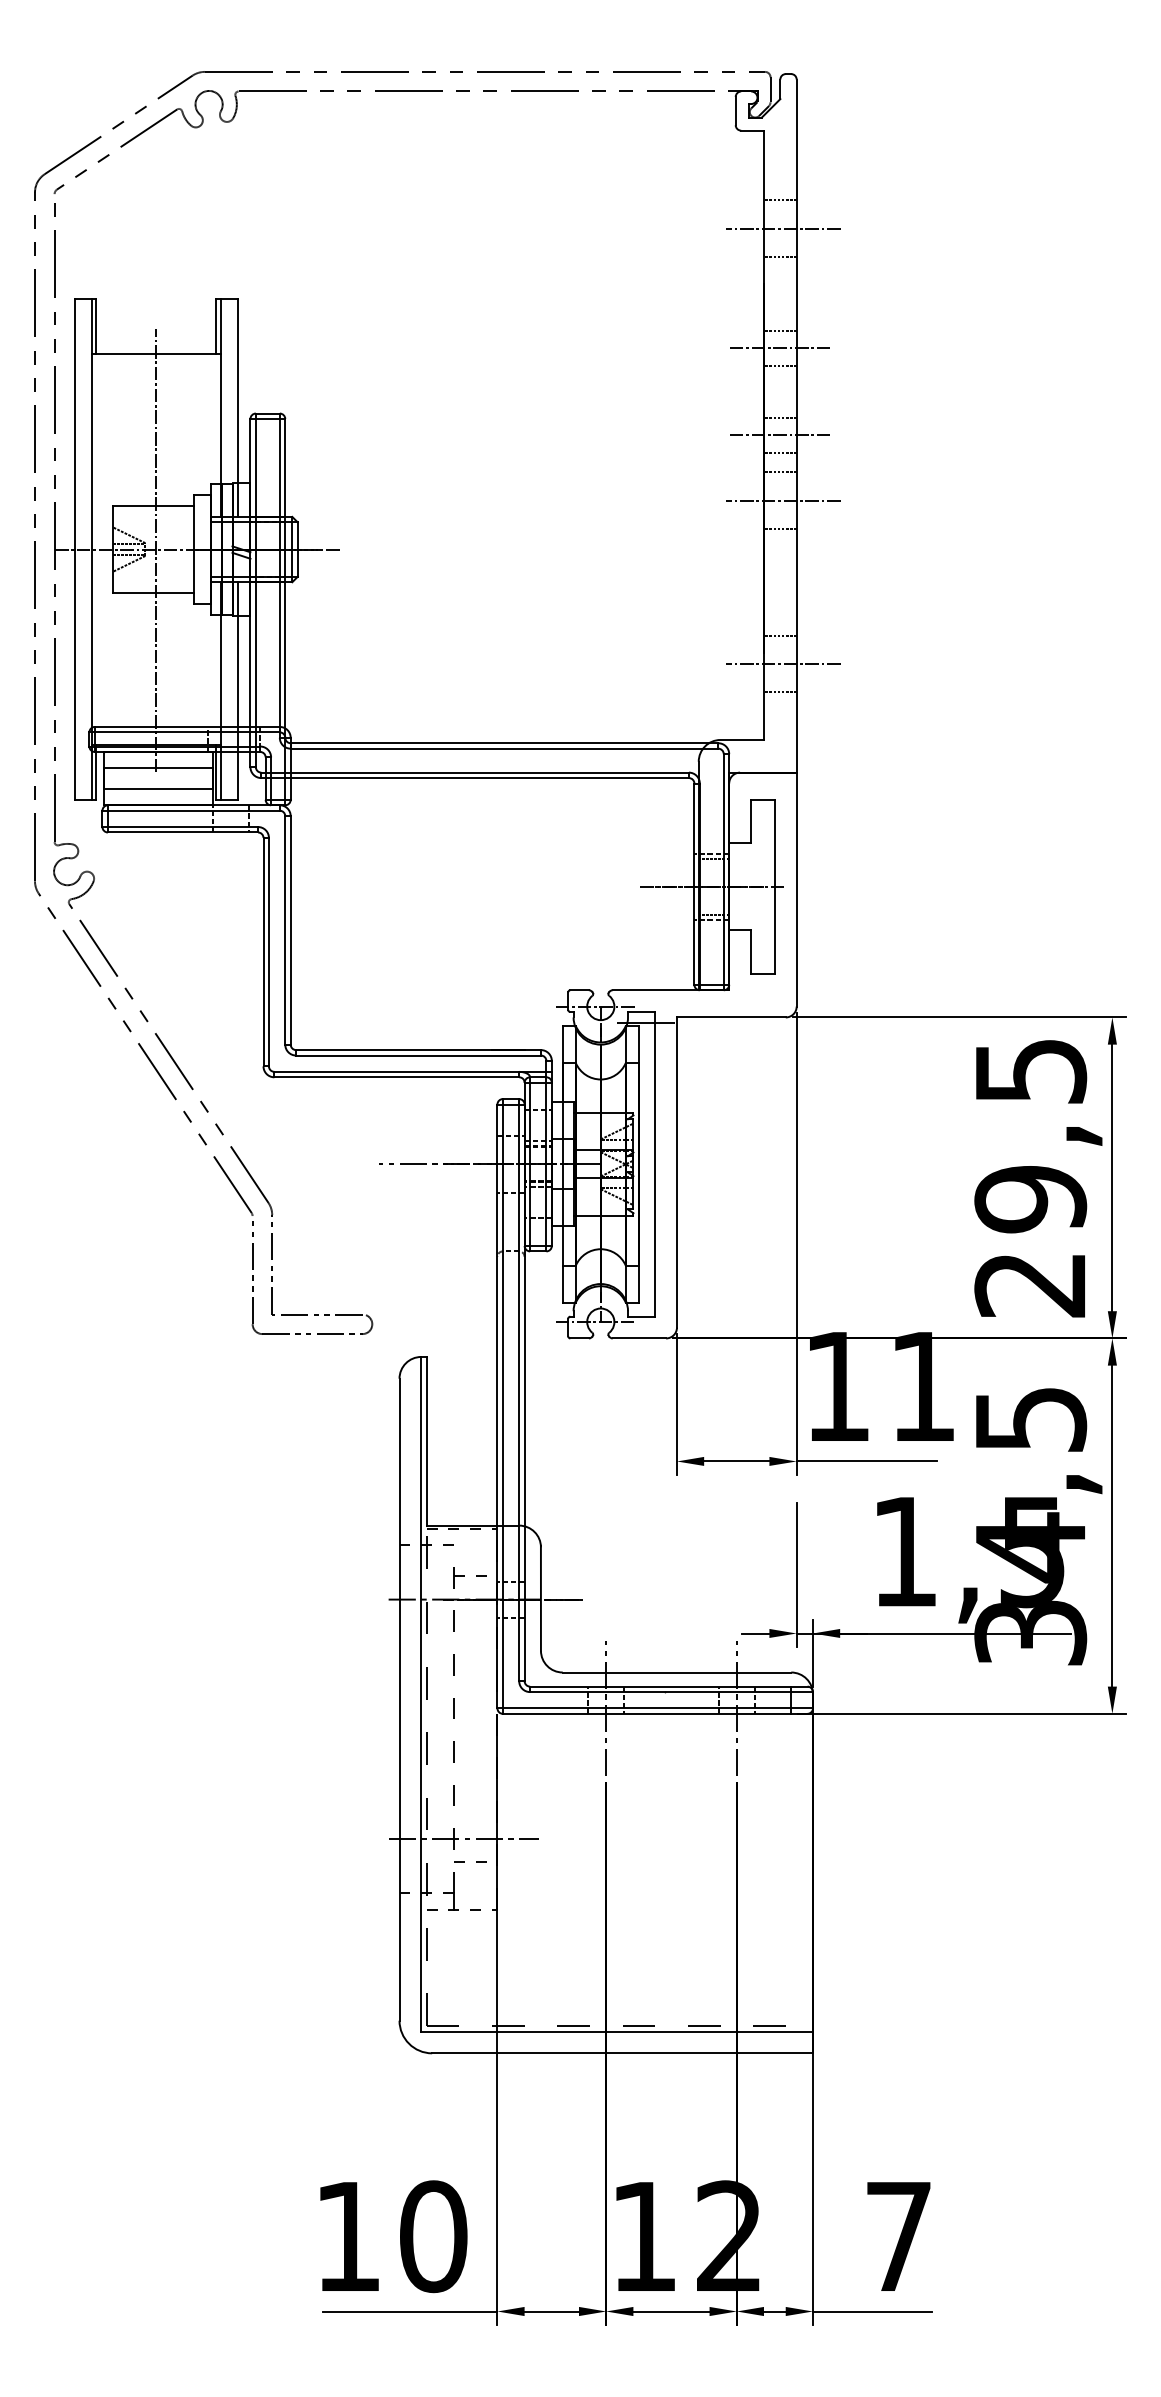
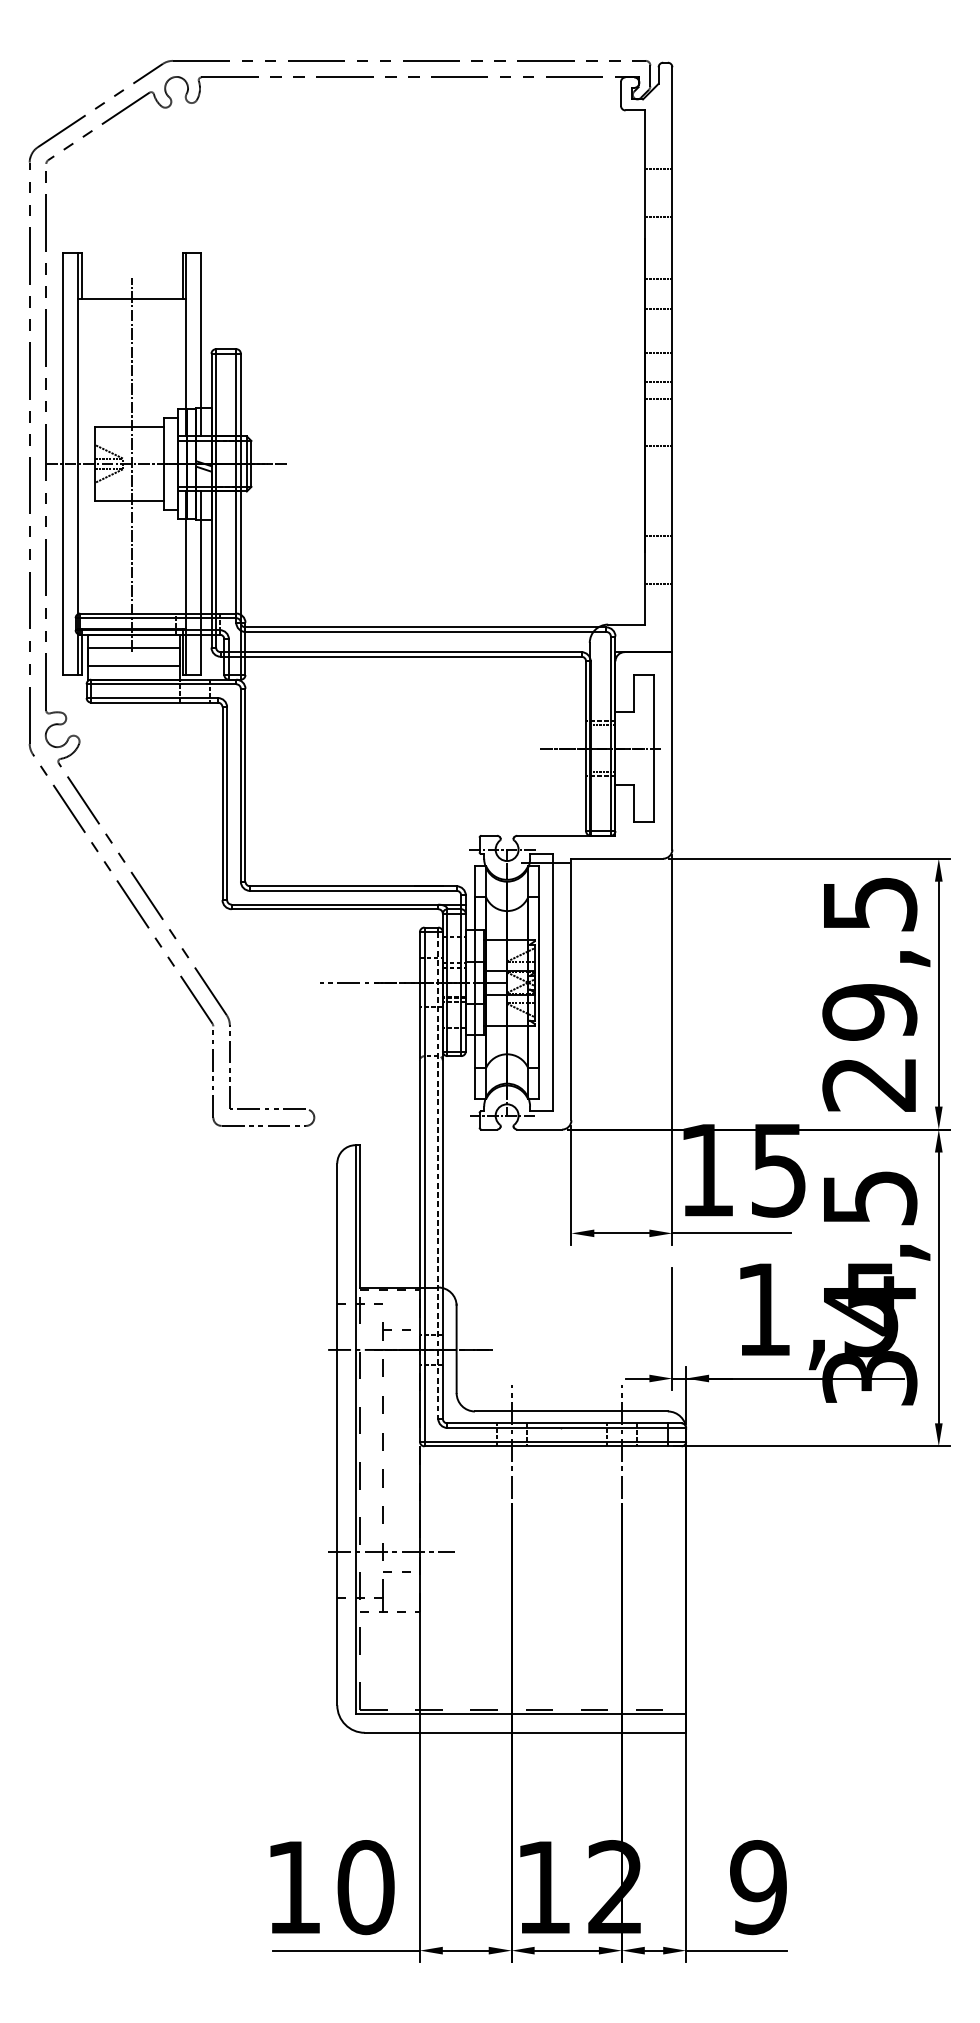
line: (782, 228) -> (660, 193), removed
line: (779, 348) -> (657, 294), removed
line: (779, 435) -> (657, 367), removed
line: (782, 500) -> (660, 422), removed
line: (782, 663) -> (660, 560), removed
text: (922, 1387) -> (778, 1170), 11 -> 15
line: (519, 1393) -> (438, 1176), solid -> dashed
text: (898, 2236) -> (758, 1887), 7 -> 9

